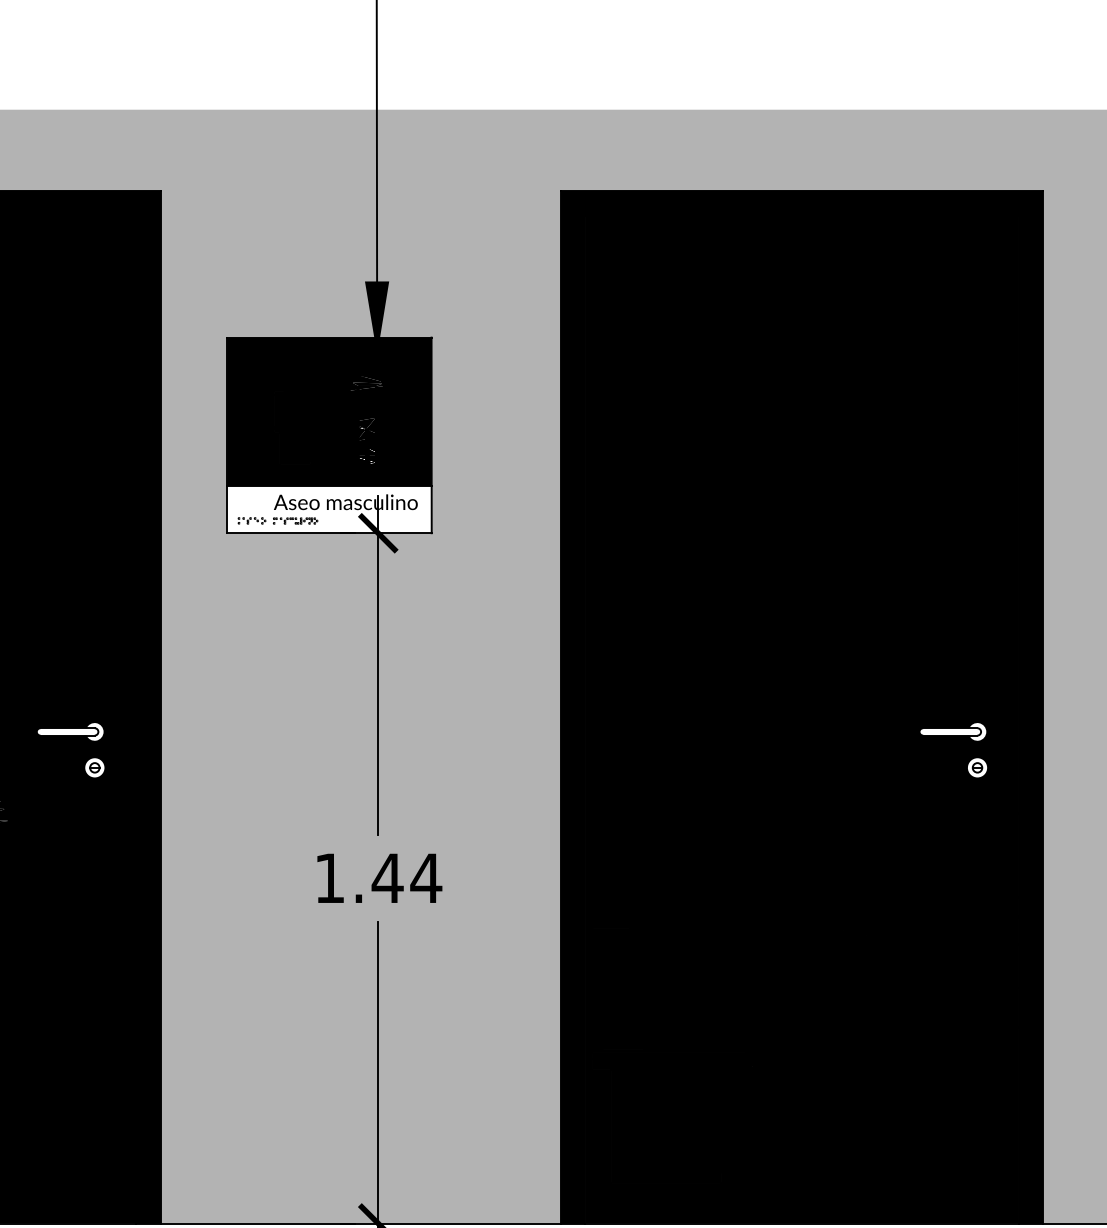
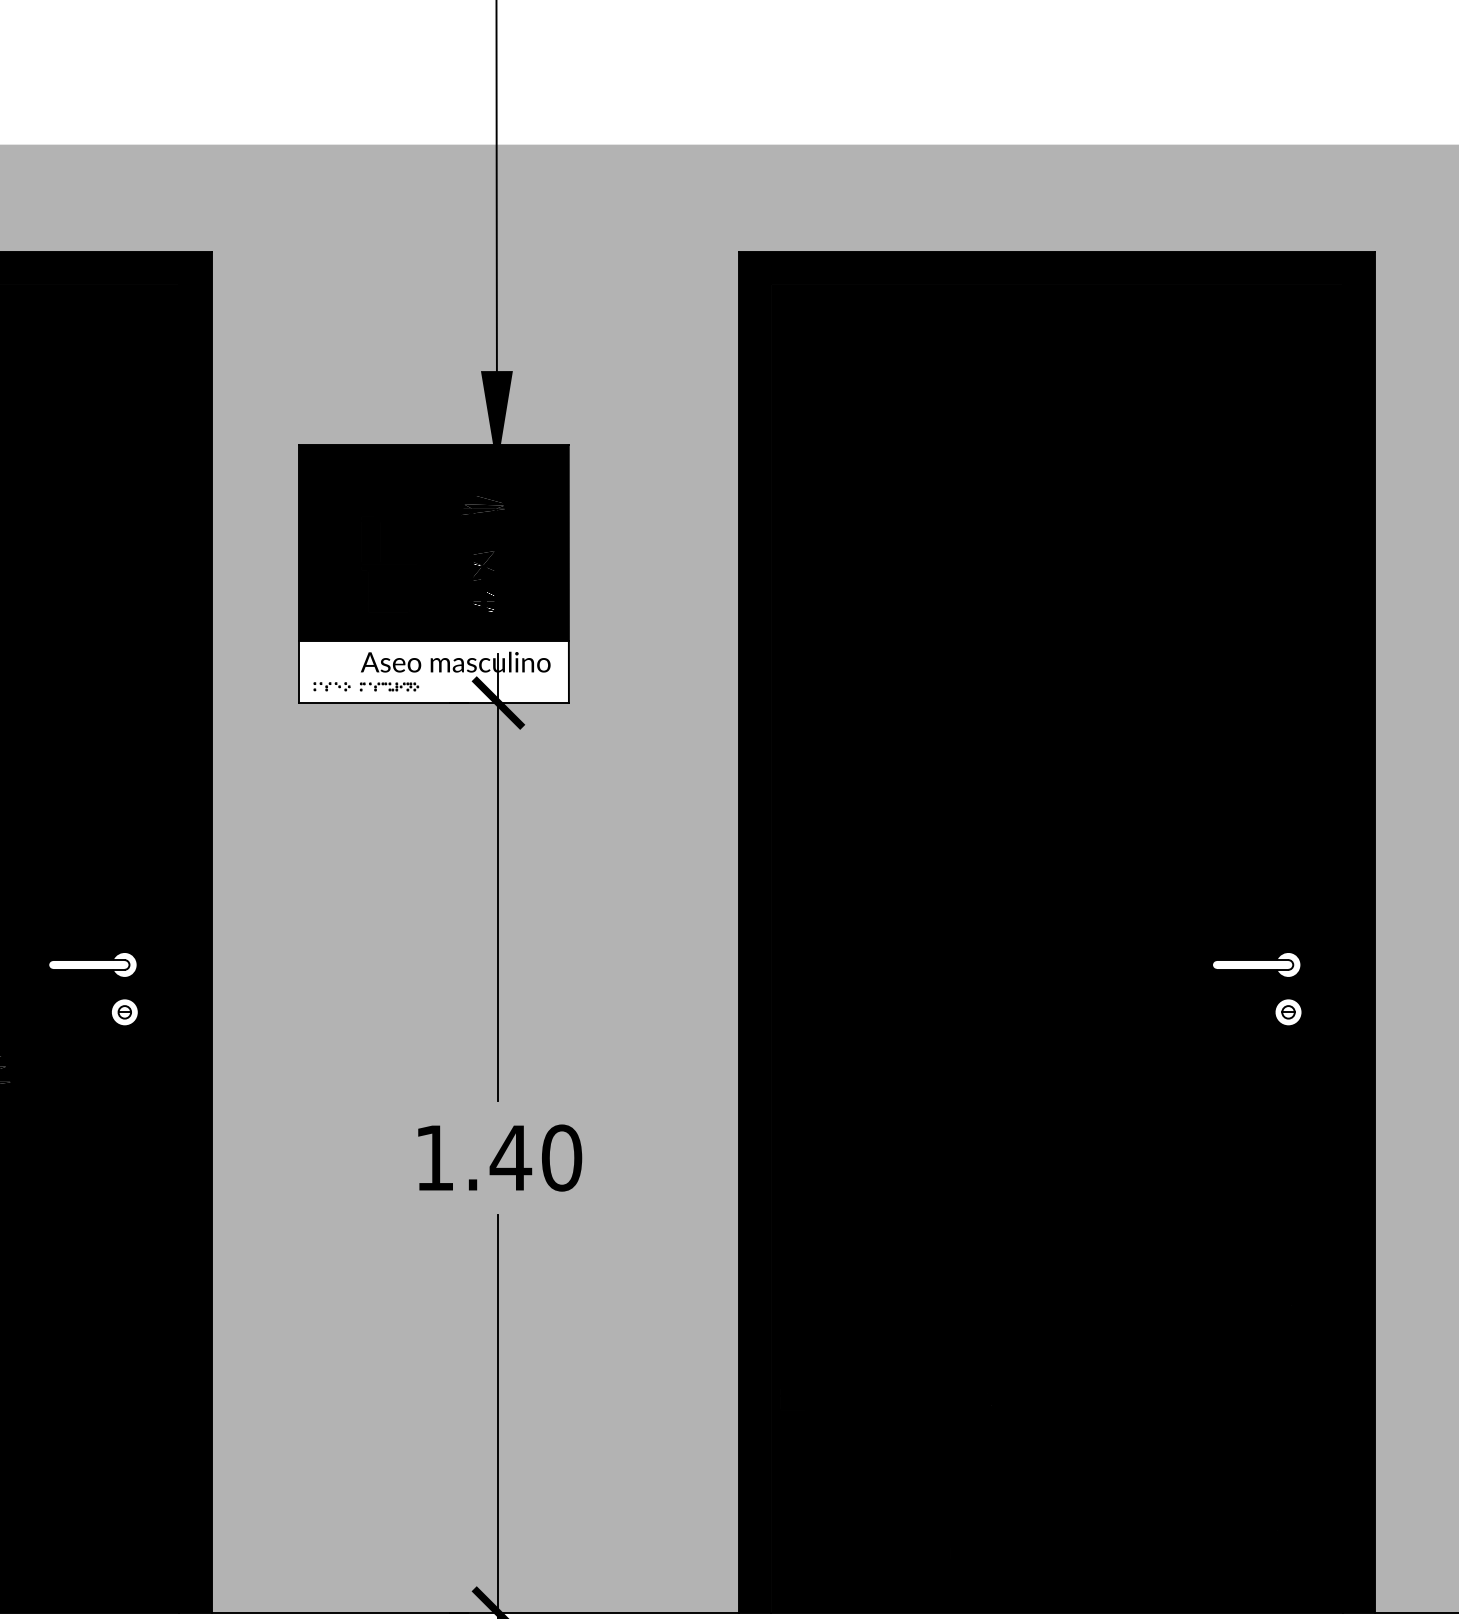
text: (426, 878) -> (562, 1158), 1.44 -> 1.40

